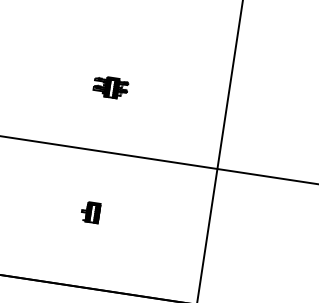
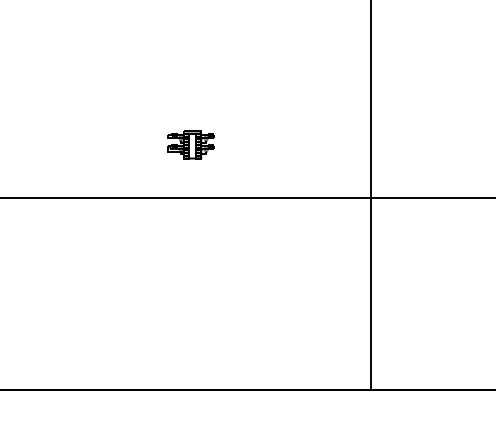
part: (110, 87) -> (190, 144), moved
part: (90, 212) -> (205, 284), removed

